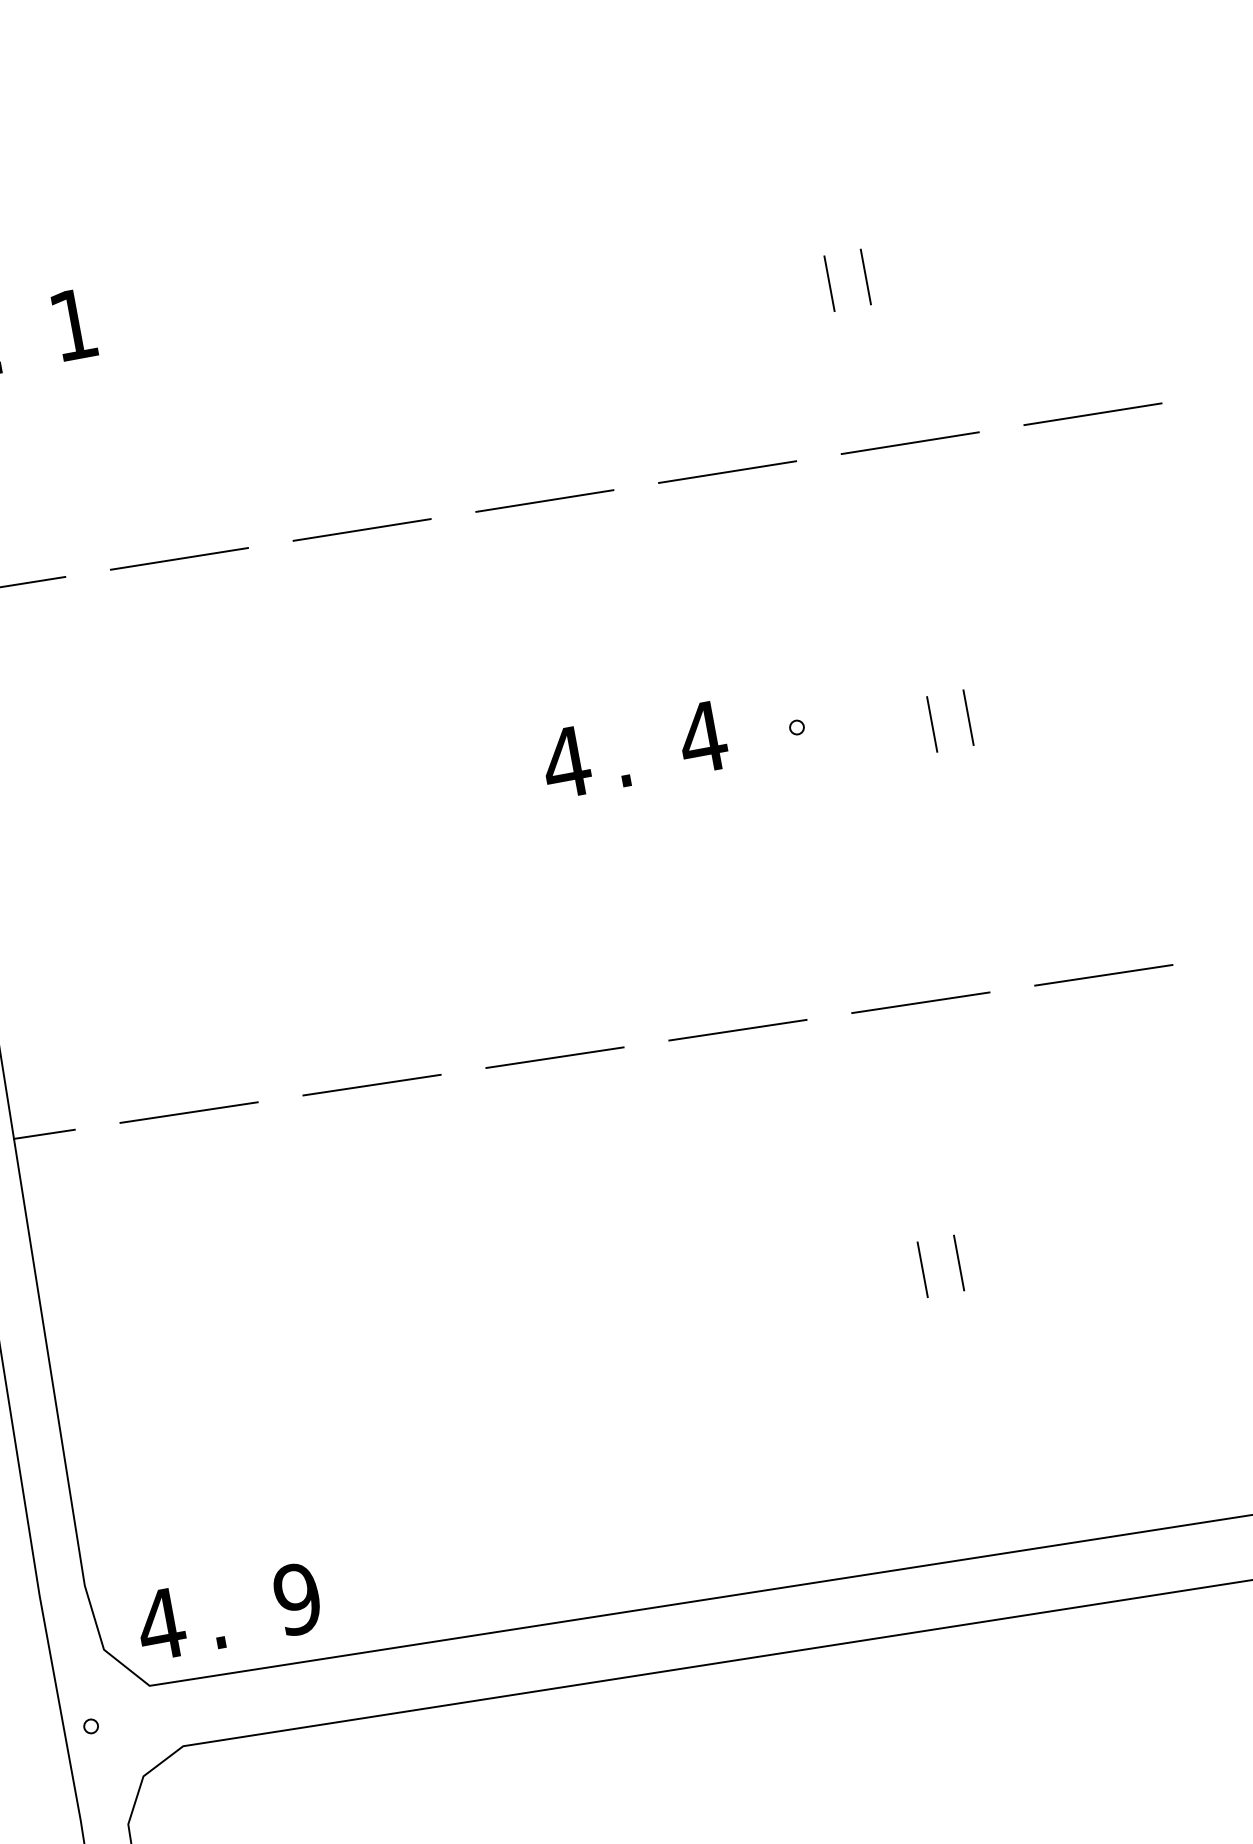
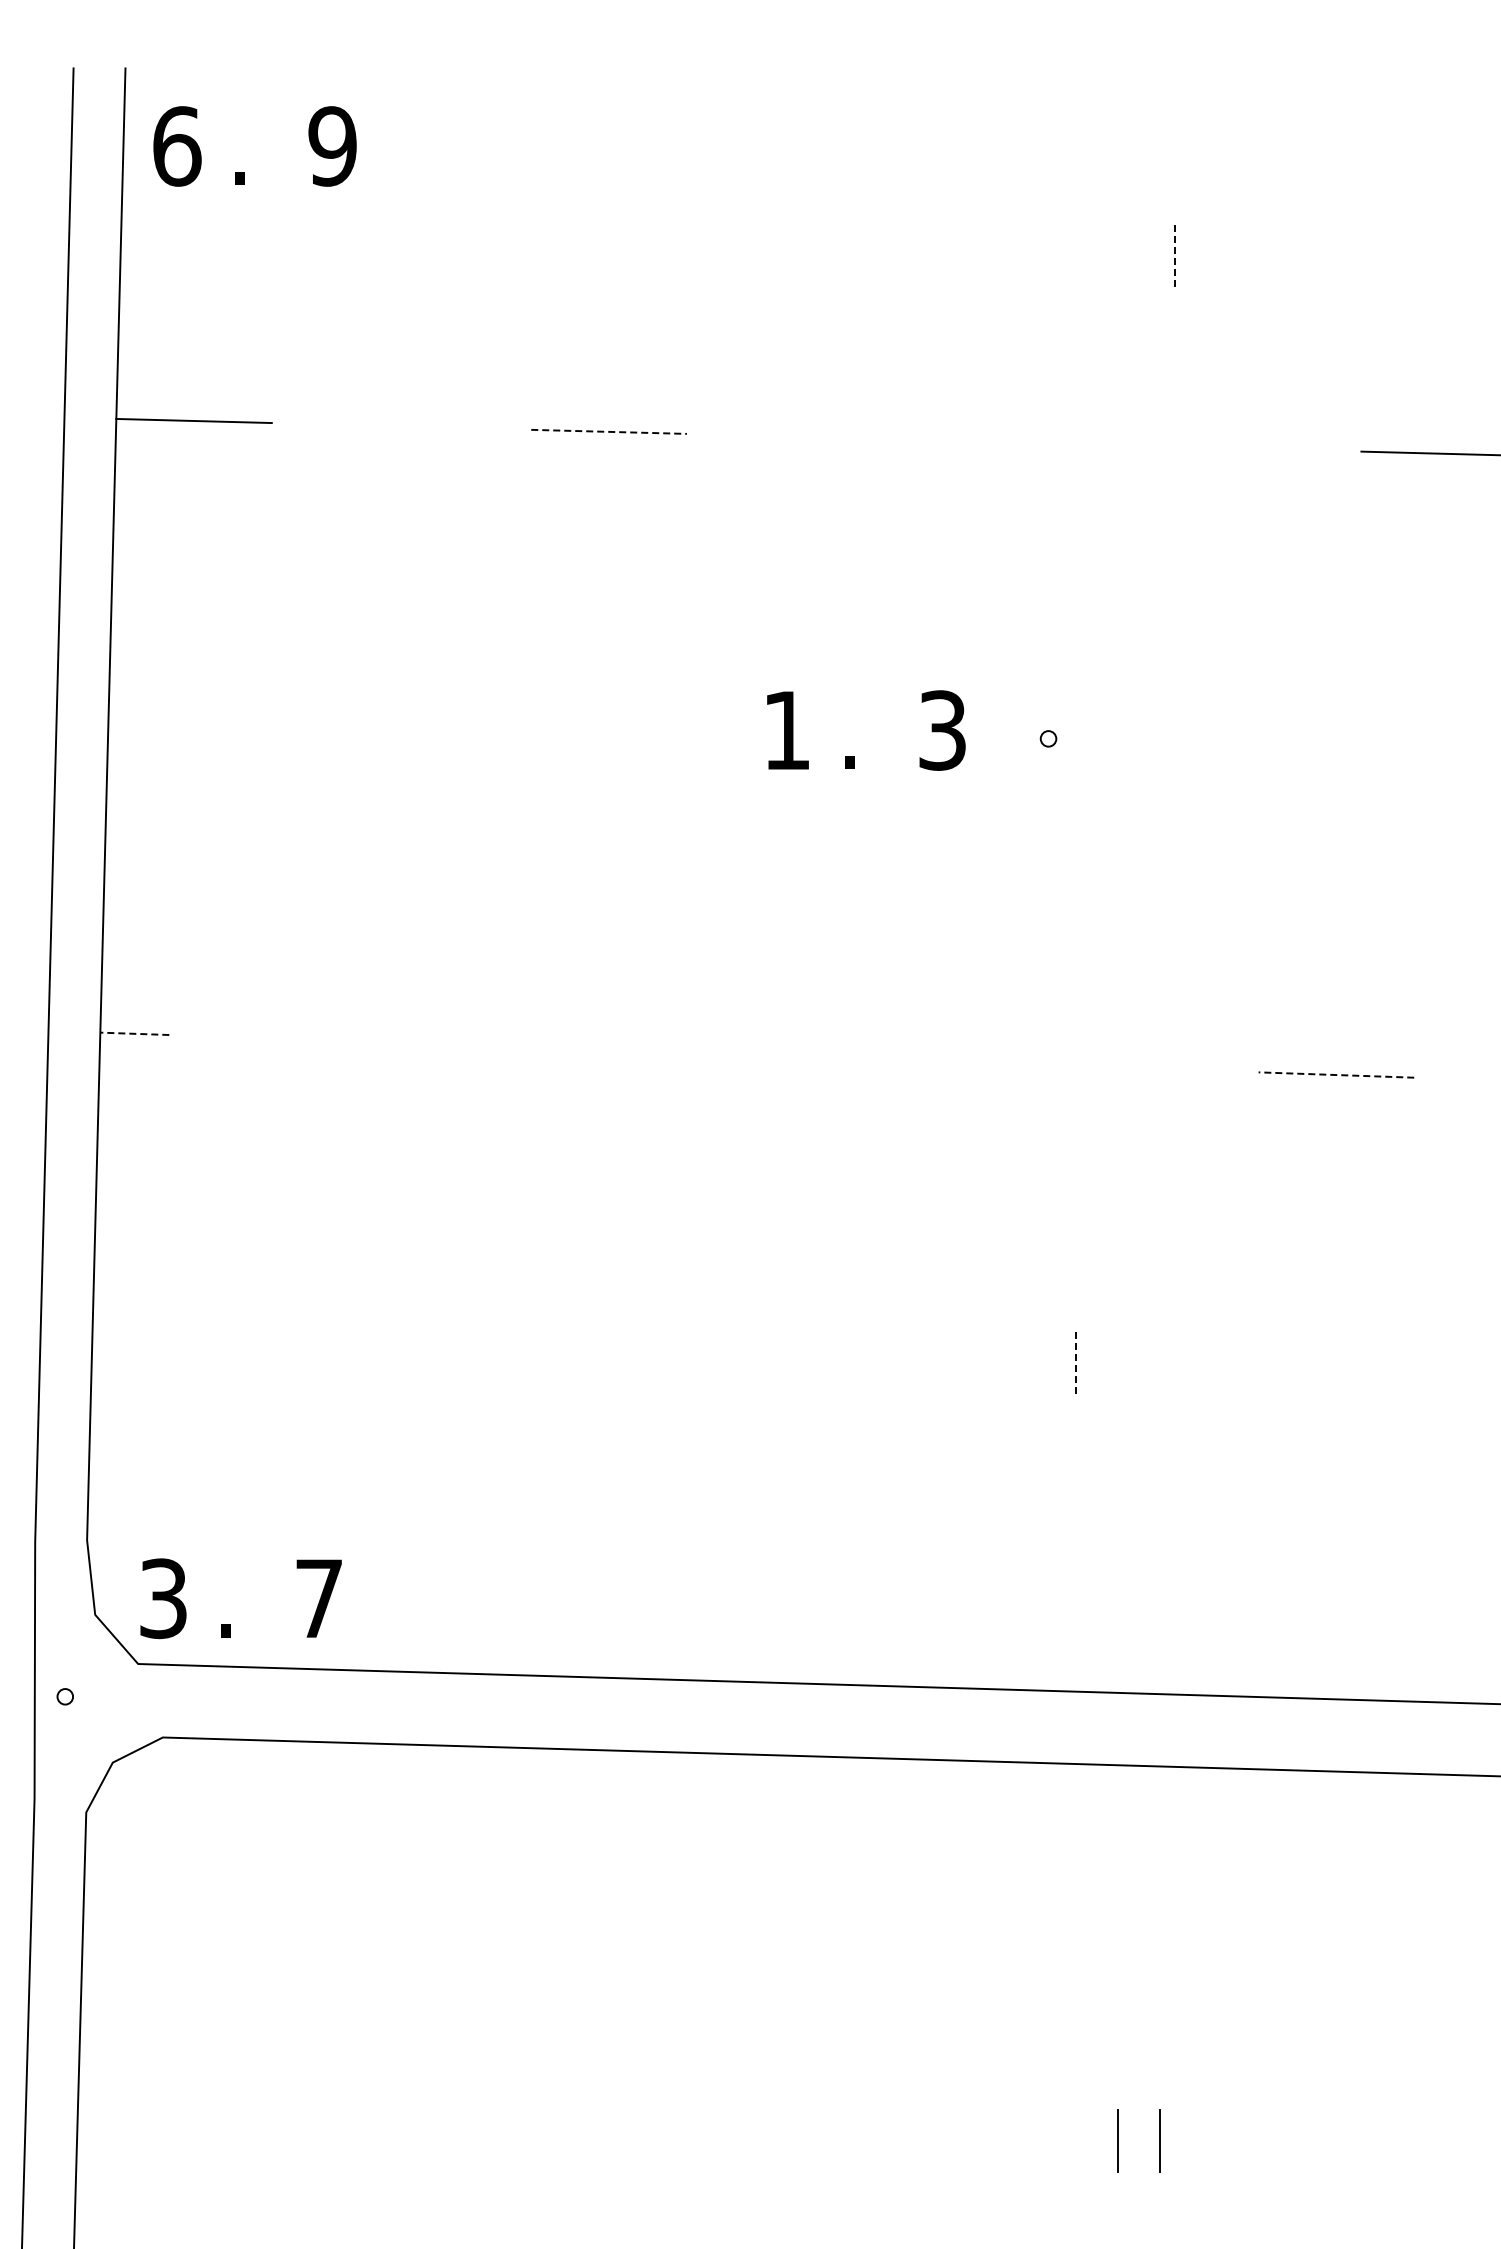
line: (865, 276) -> (1216, 255), removed
line: (829, 283) -> (1175, 255), solid -> dashed
text: (73, 324) -> (332, 146), 1 -> 9
line: (910, 443) -> (1231, 448), removed
line: (726, 471) -> (1023, 442), removed
line: (544, 501) -> (816, 437), removed
line: (362, 529) -> (609, 431), solid -> dashed
line: (179, 558) -> (401, 426), removed
line: (968, 717) -> (1239, 762), removed
line: (932, 723) -> (1198, 762), removed
text: (702, 737) -> (942, 730), 4 -> 3
text: (566, 762) -> (786, 730), 4 -> 1
line: (1103, 975) -> (1336, 1075), solid -> dashed
line: (920, 1002) -> (1128, 1067), removed
line: (737, 1029) -> (921, 1060), removed
line: (554, 1057) -> (713, 1053), removed
line: (372, 1085) -> (506, 1046), removed
line: (188, 1112) -> (298, 1039), removed
line: (44, 1134) -> (134, 1033), solid -> dashed
line: (958, 1262) -> (1117, 1362), removed
line: (922, 1269) -> (1076, 1362), solid -> dashed
text: (297, 1599) -> (319, 1598), 9 -> 7
text: (160, 1624) -> (162, 1598), 4 -> 3

